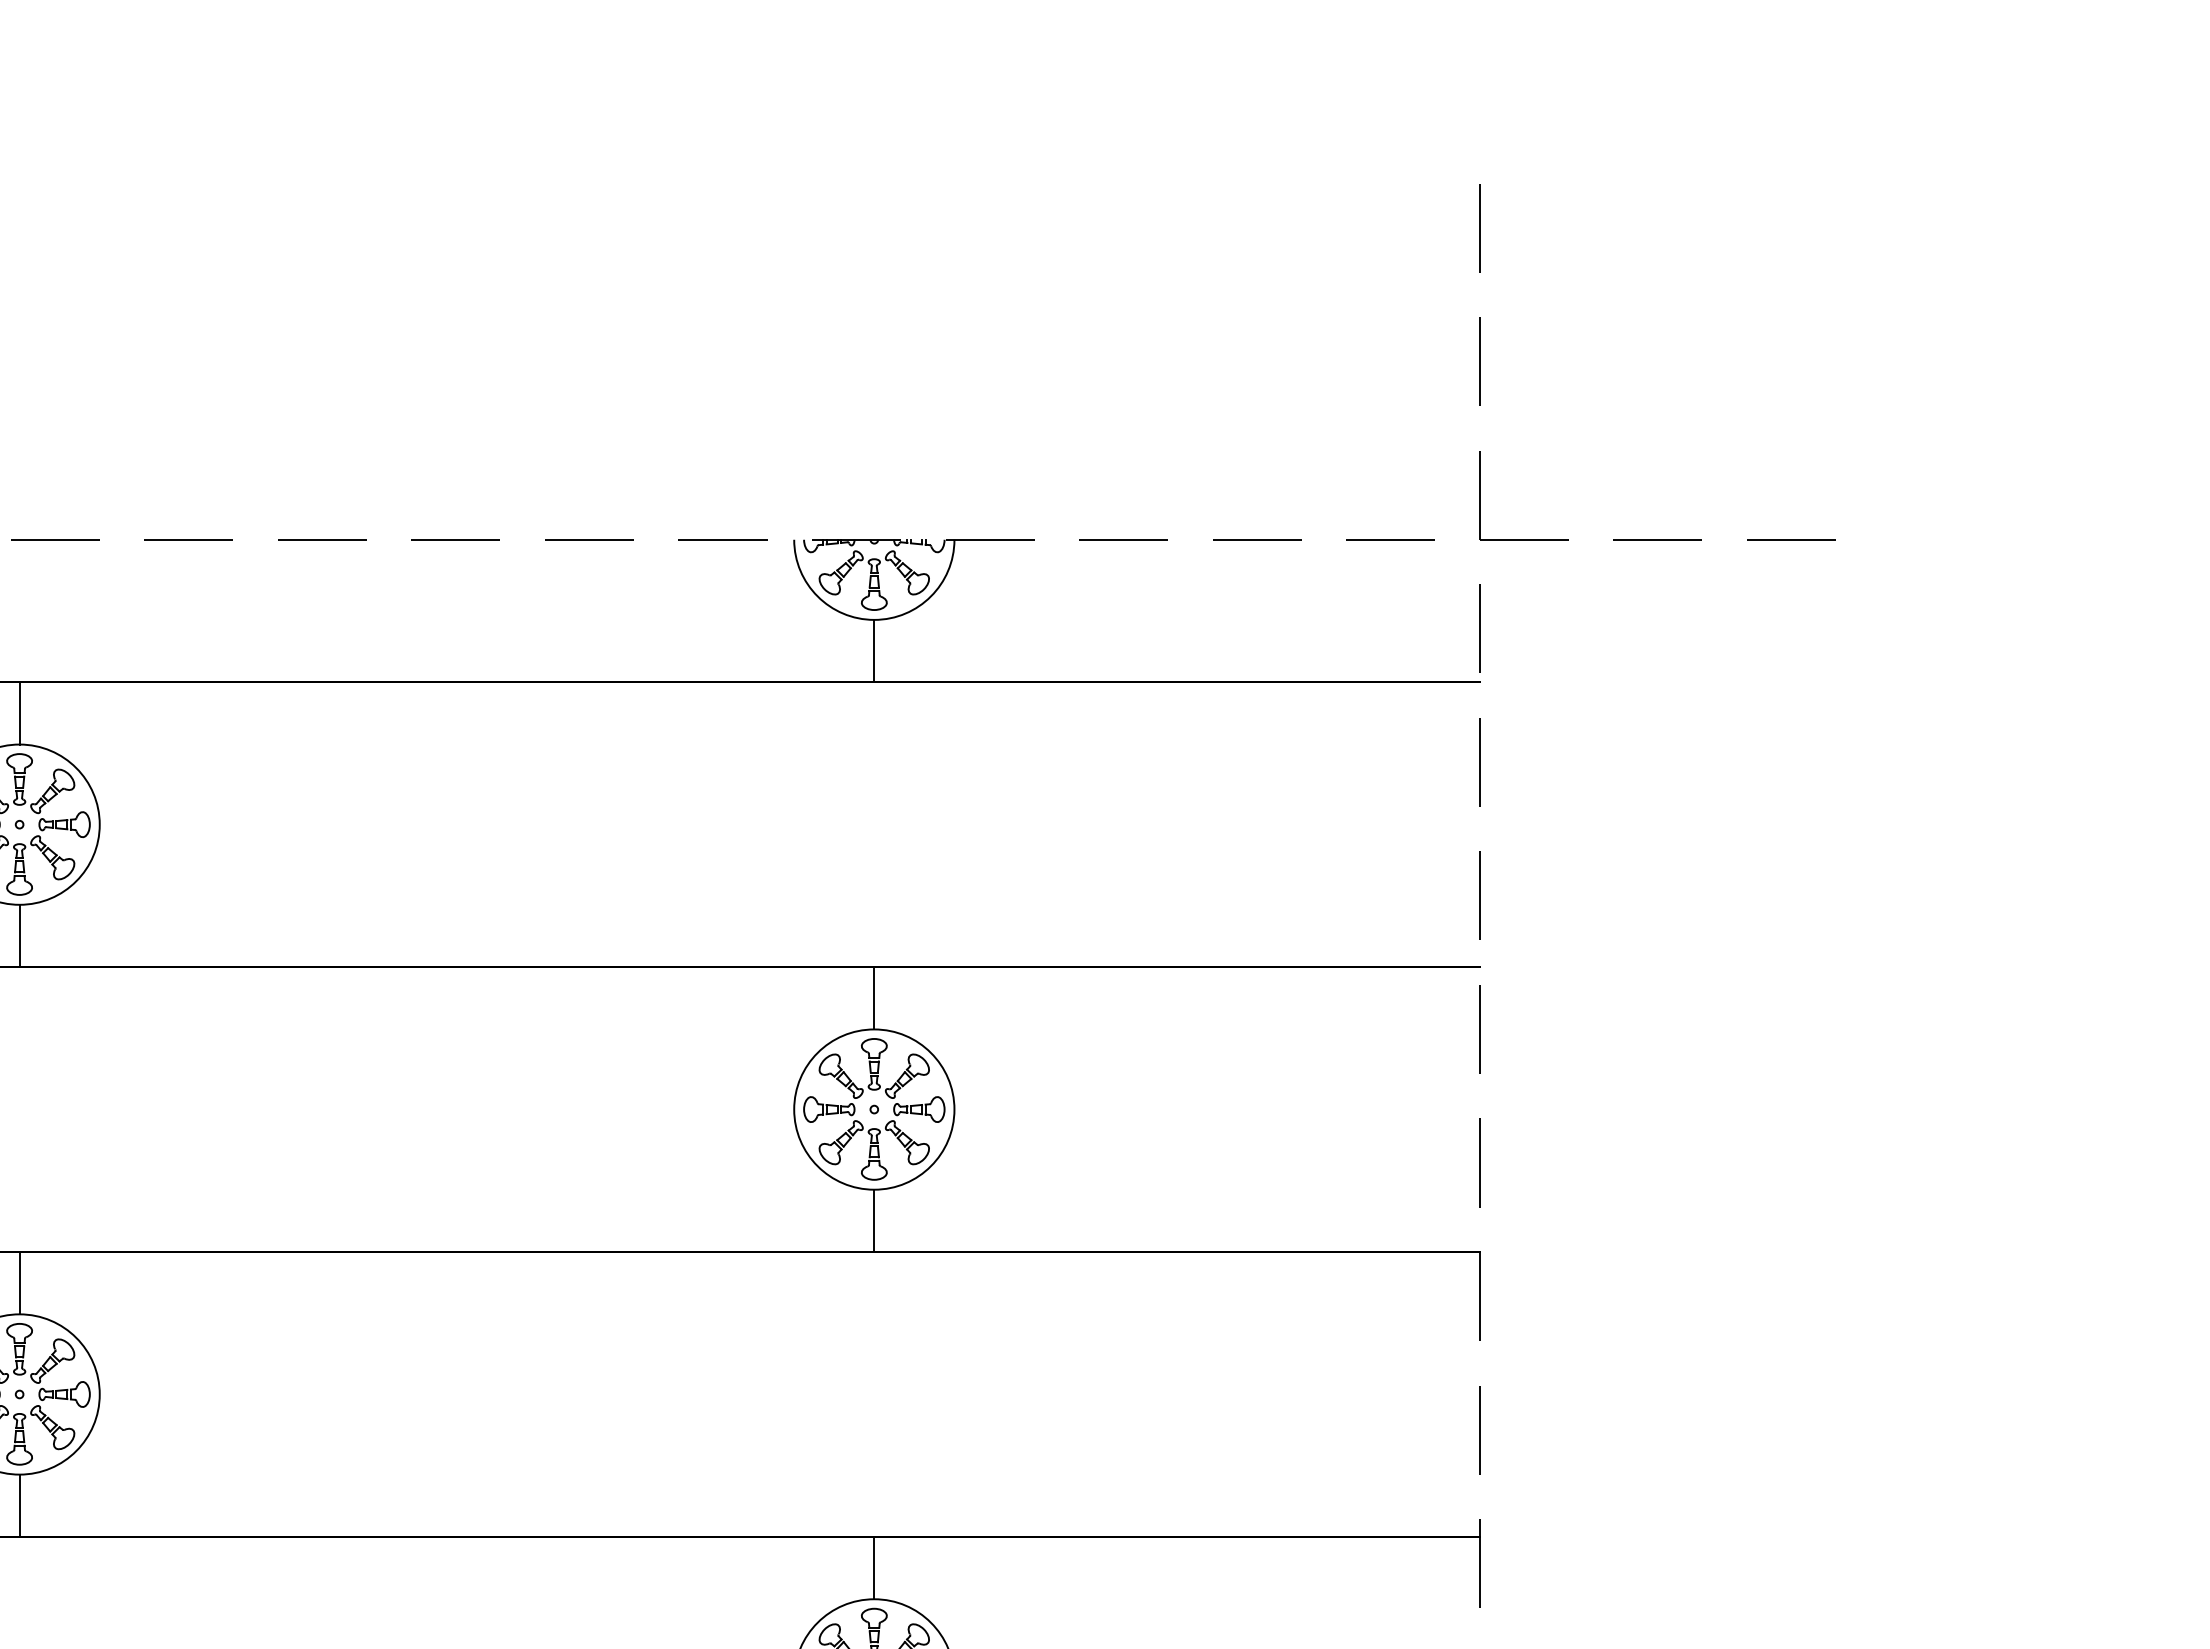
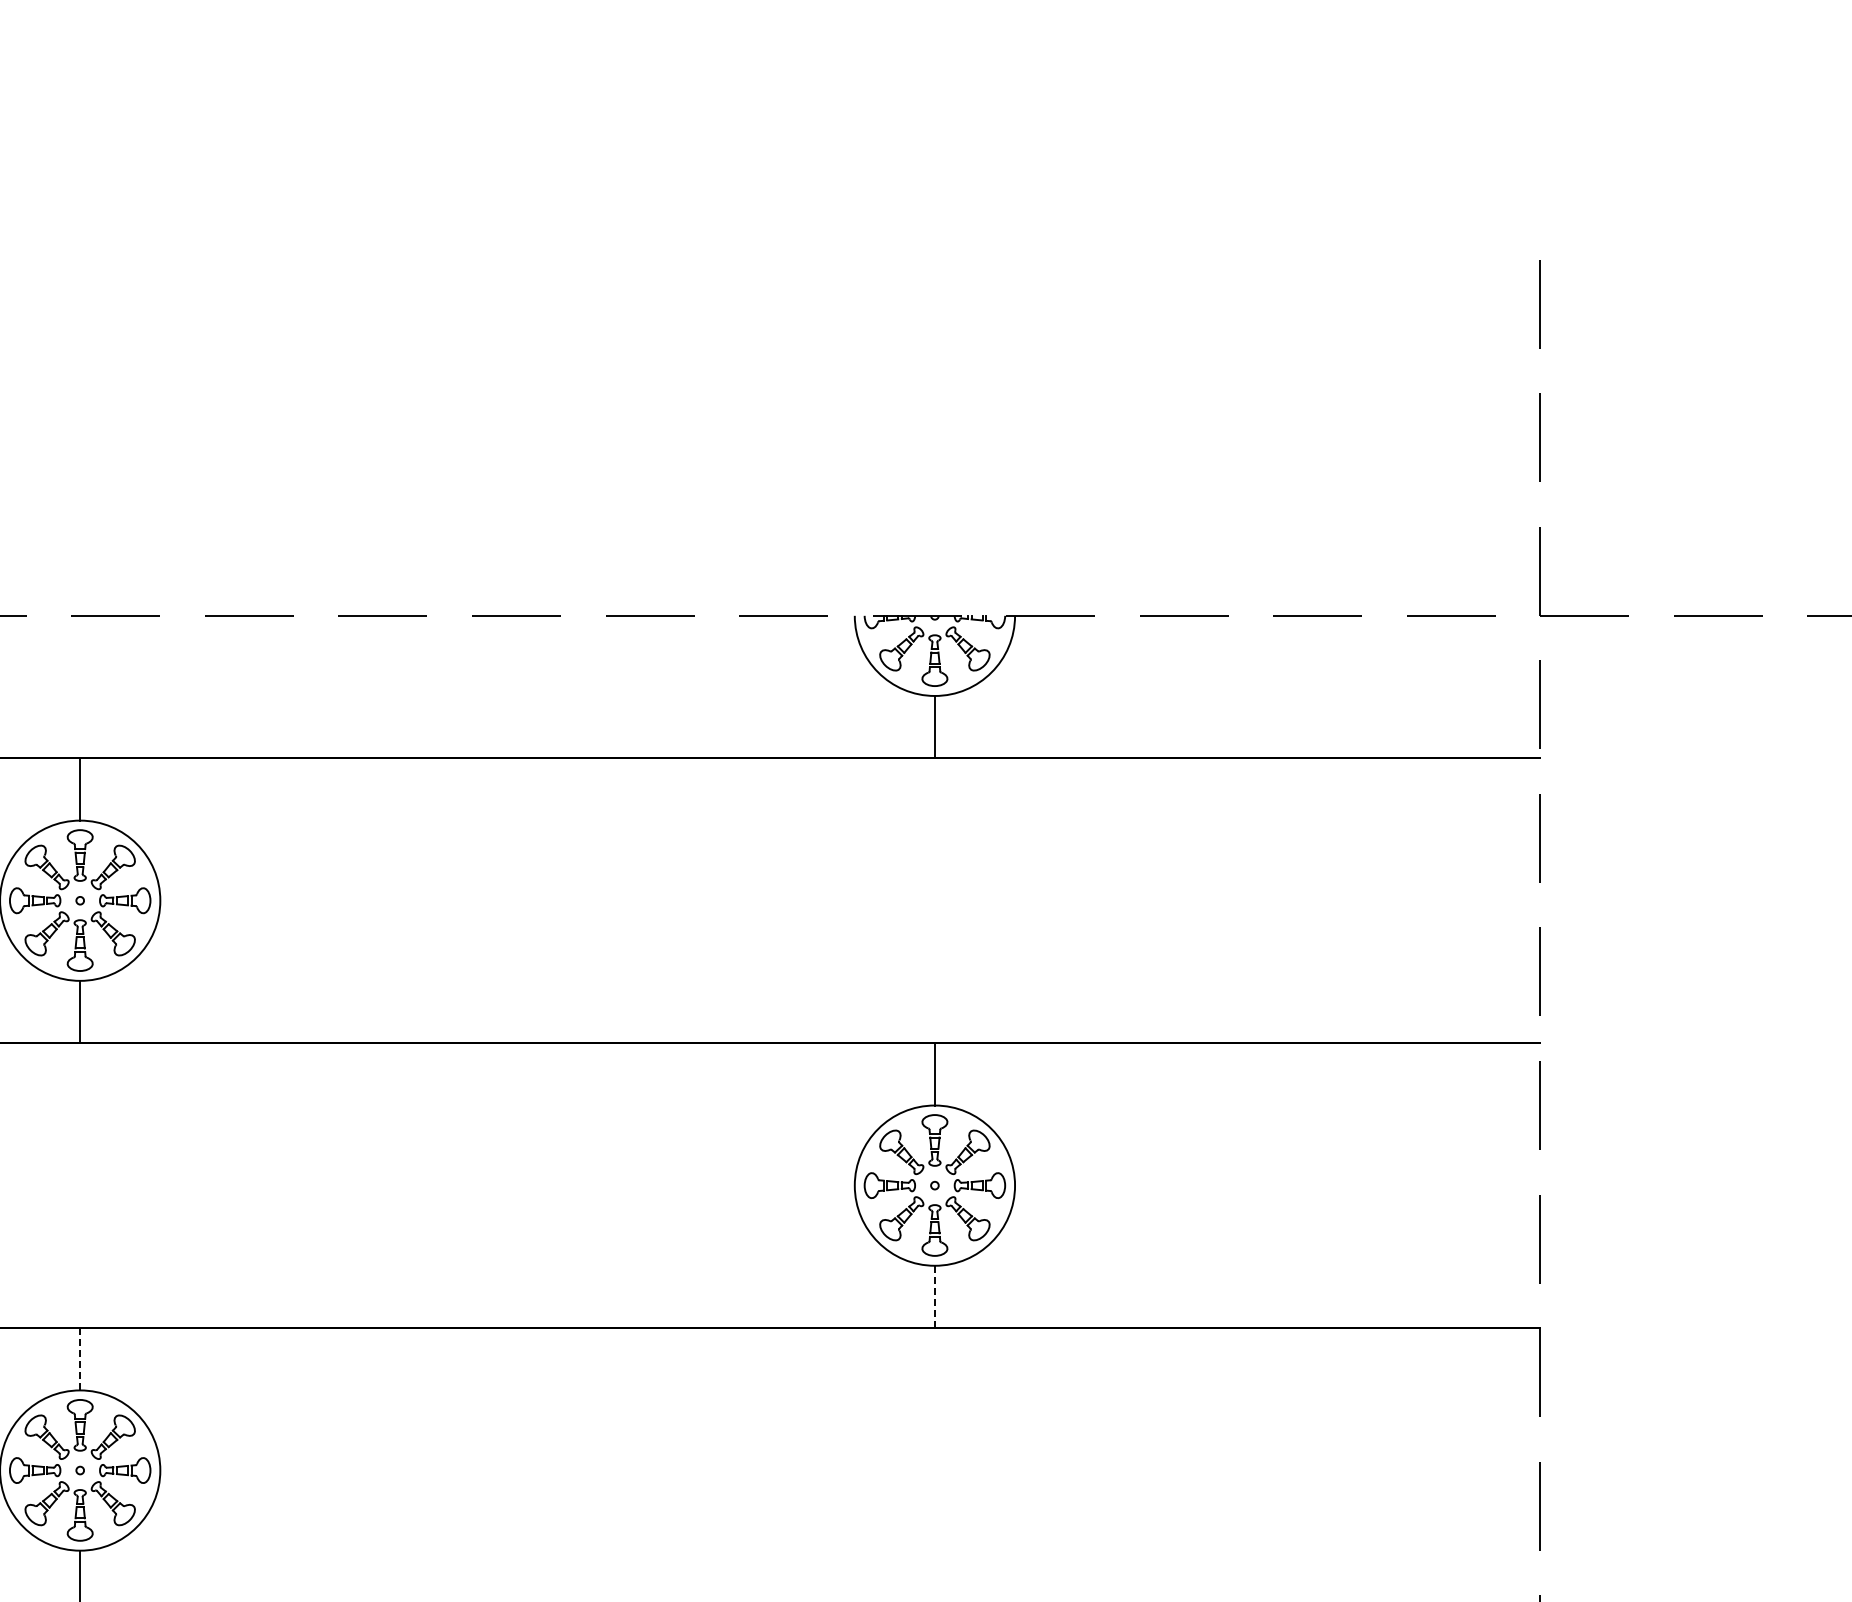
line: (874, 1220) -> (935, 1296), solid -> dashed
line: (19, 1283) -> (80, 1359), solid -> dashed

